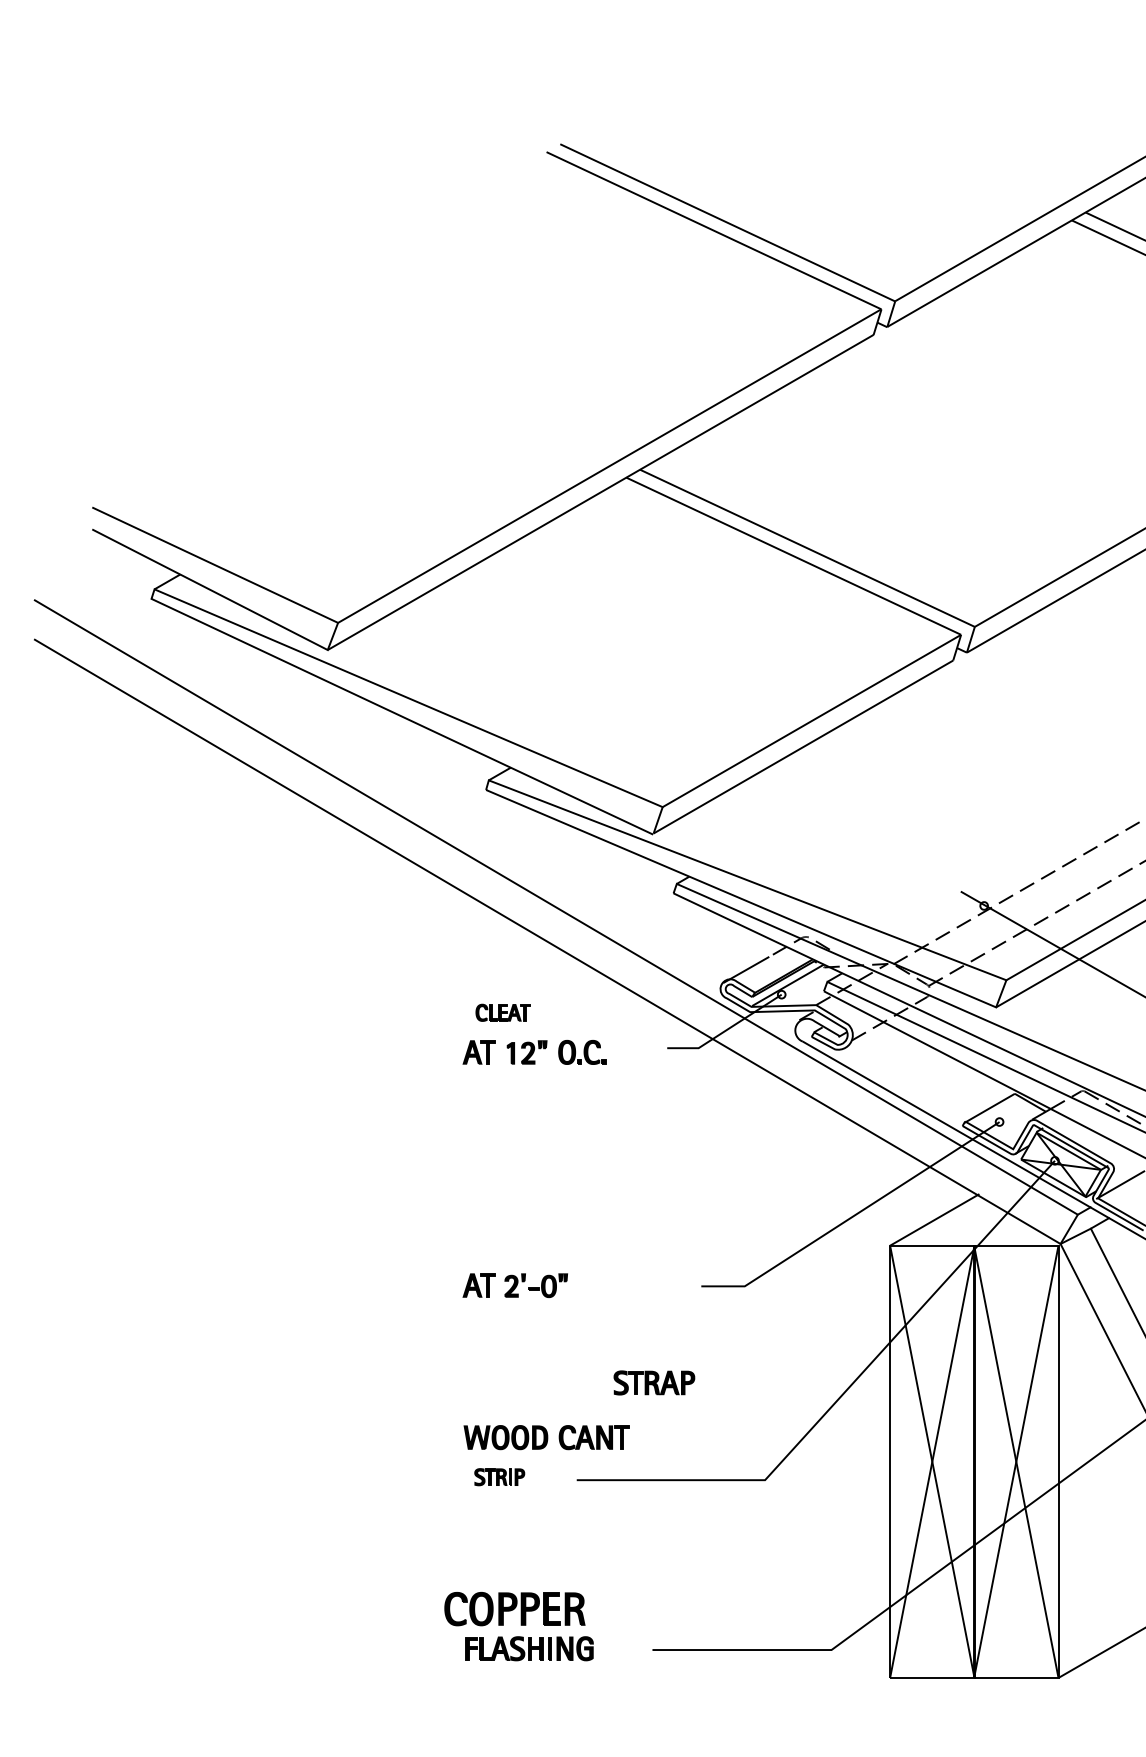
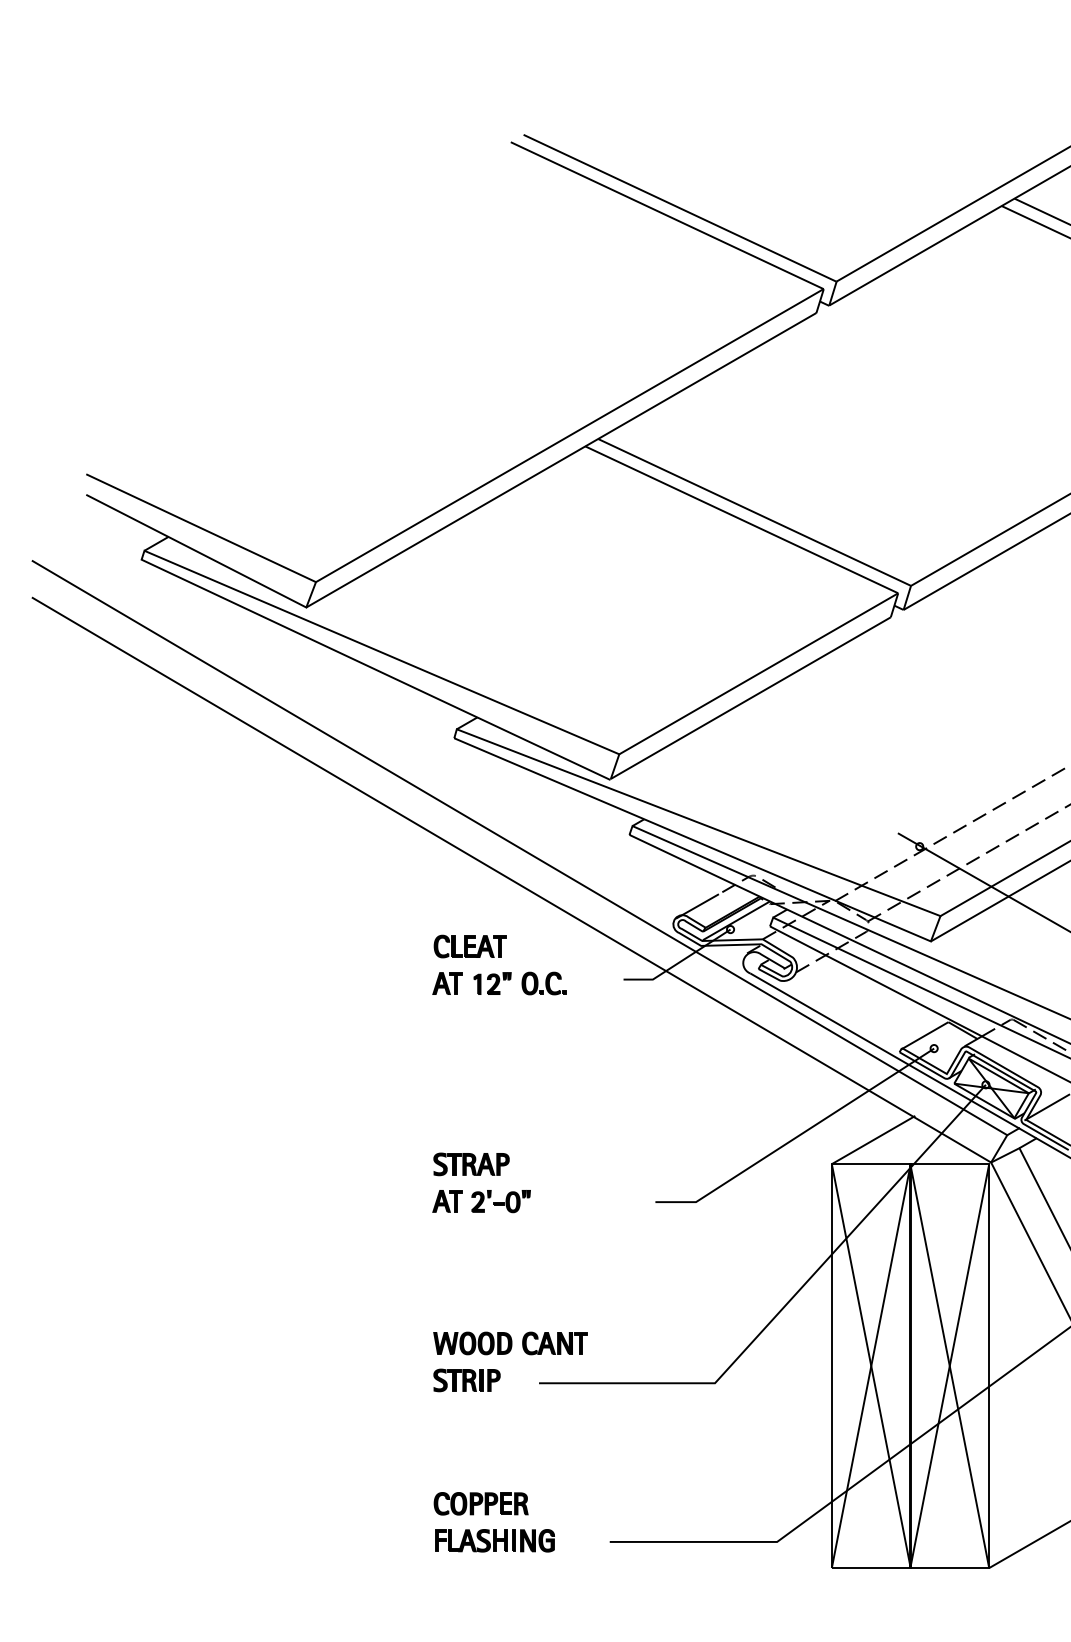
part: (502, 1012) -> (469, 946), size x1.43
part: (654, 1383) -> (471, 1164), moved
part: (499, 1477) -> (466, 1380), size x1.43
part: (514, 1608) -> (480, 1503), size x0.71

